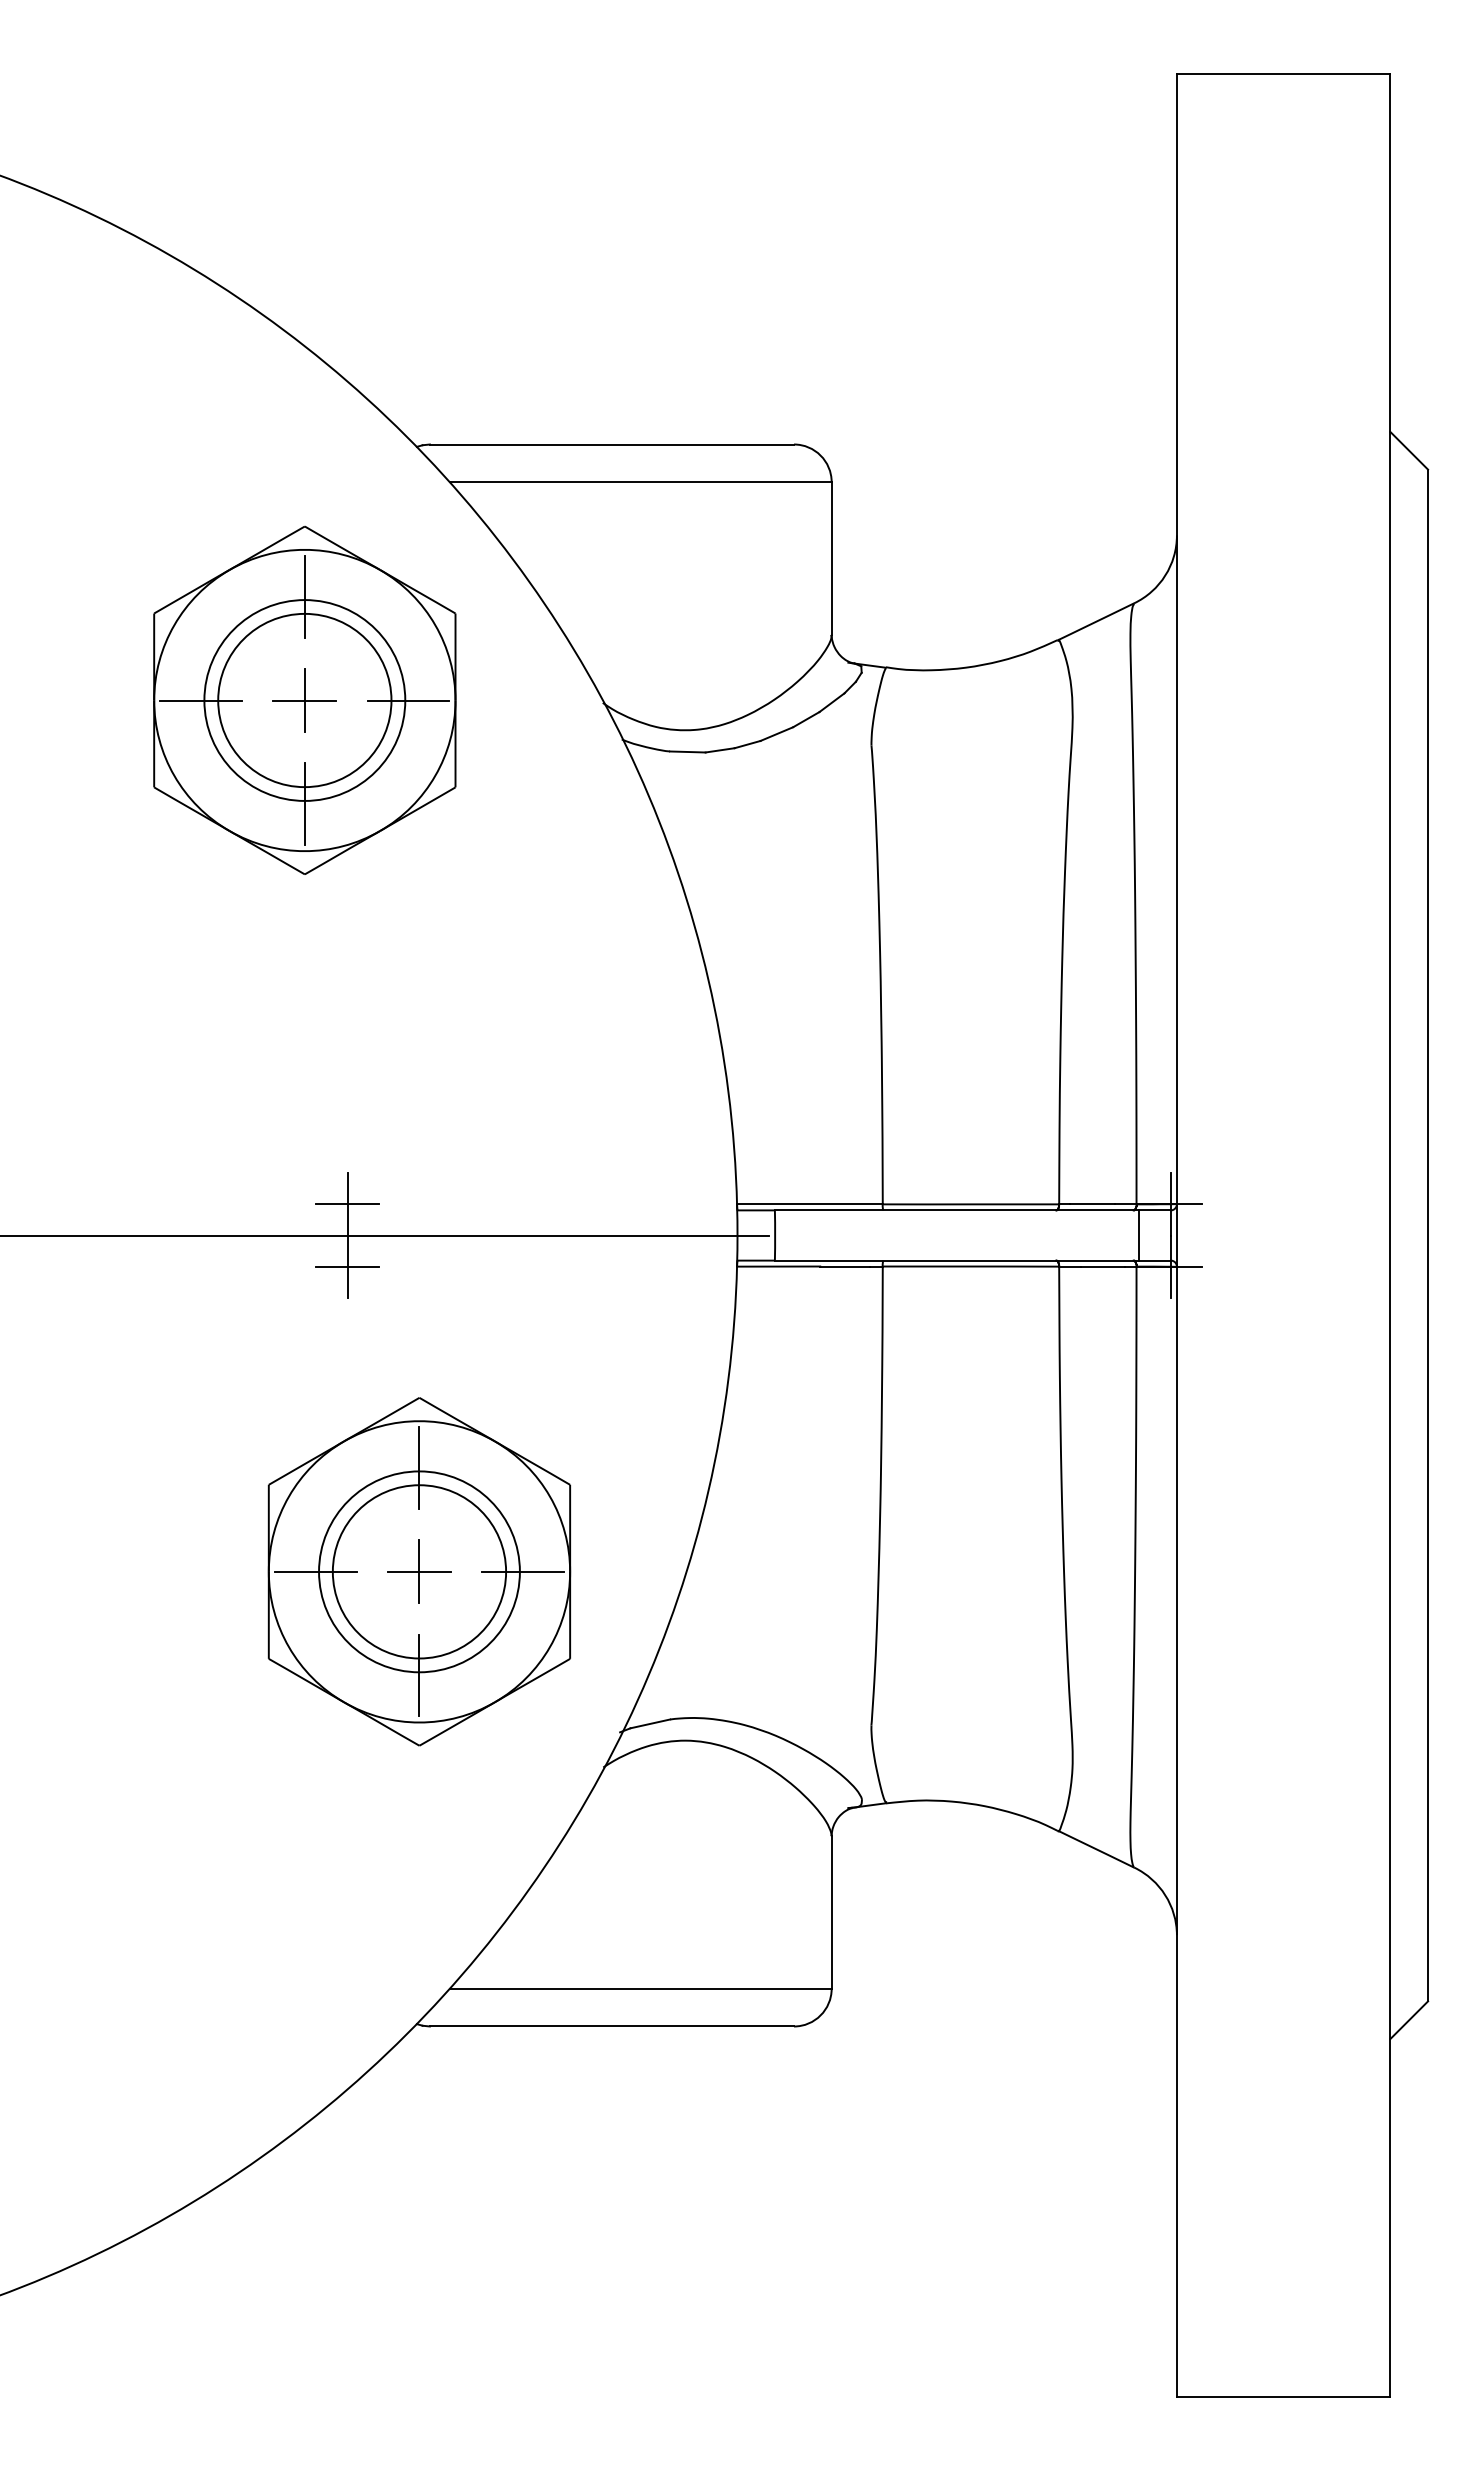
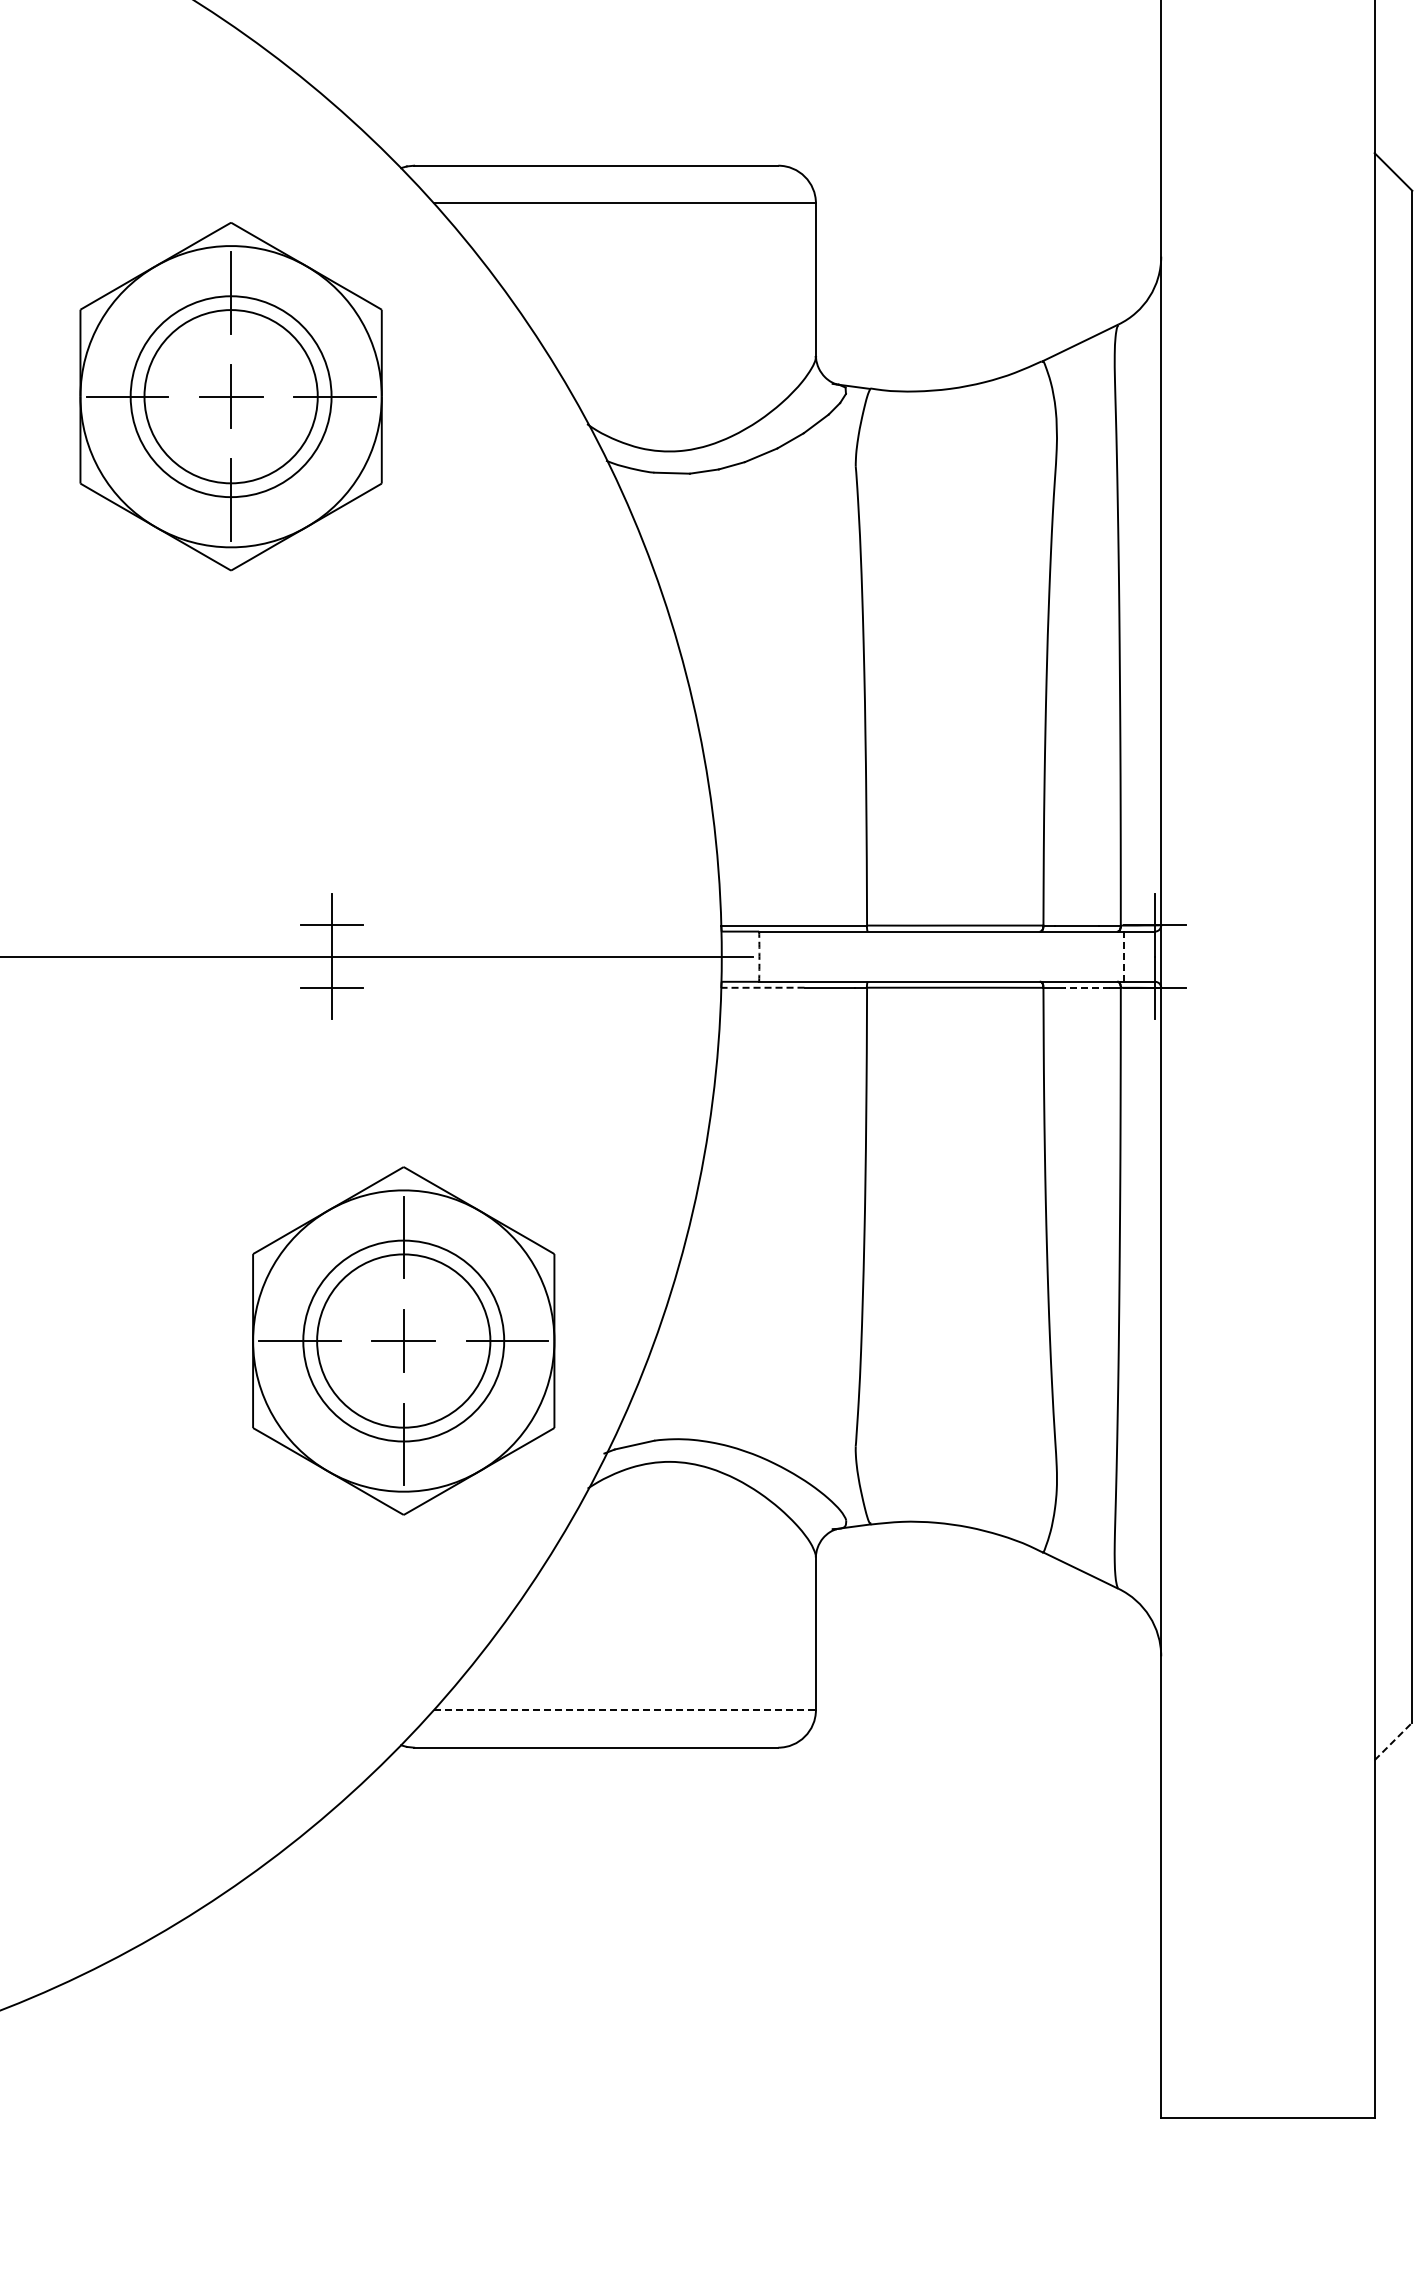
part: (304, 699) -> (230, 395), moved
arc: (775, 1235) -> (759, 956), solid -> dashed
line: (1139, 1235) -> (1123, 956), solid -> dashed
line: (778, 1266) -> (762, 987), solid -> dashed
line: (1102, 1266) -> (1086, 987), solid -> dashed
part: (419, 1571) -> (403, 1340), moved
line: (640, 1988) -> (624, 1709), solid -> dashed
line: (1409, 2020) -> (1393, 1741), solid -> dashed

